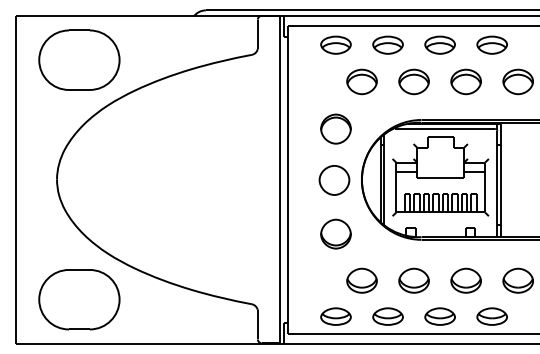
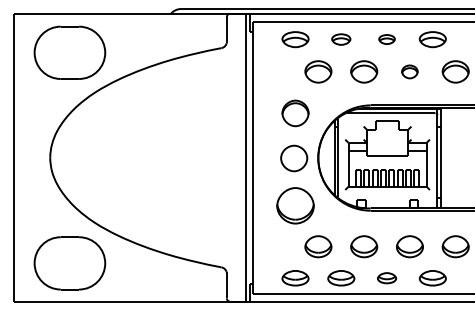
part: (387, 44) -> (340, 39), size x0.7
part: (439, 44) -> (386, 39), size x0.6
part: (465, 81) -> (409, 71), size x0.6
part: (335, 233) -> (295, 205), size x1.4
part: (439, 316) -> (386, 278), size x0.7

